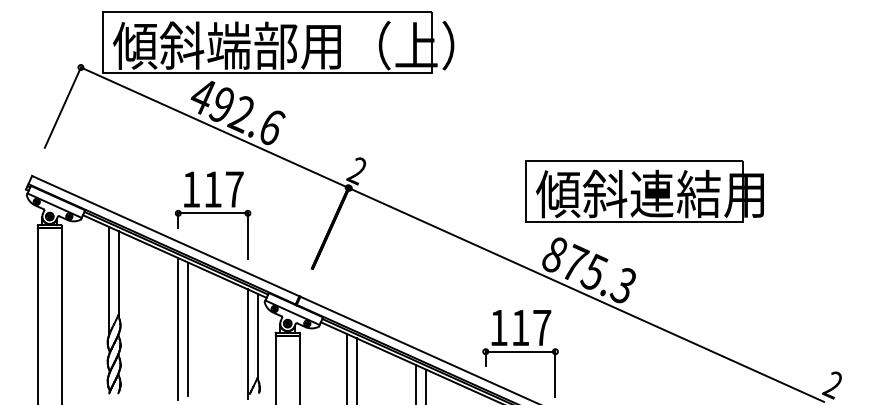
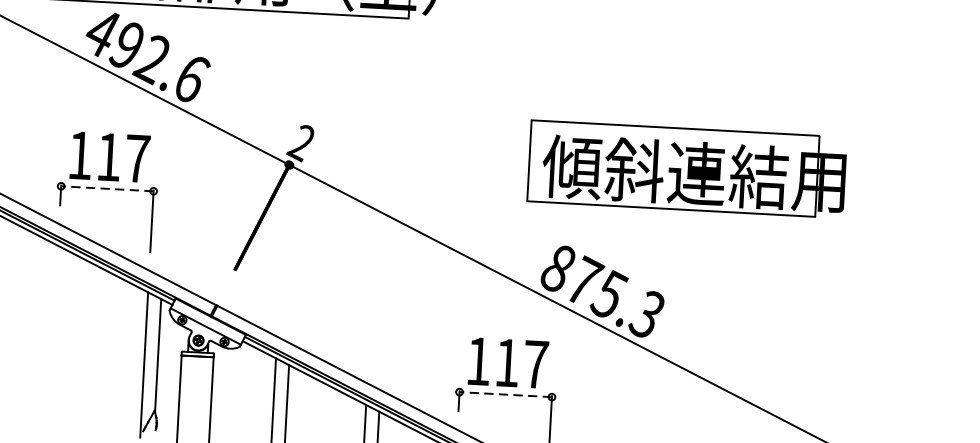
part: (644, 191) -> (686, 169), moved
line: (213, 213) -> (107, 189), solid -> dashed
line: (178, 328) -> (53, 339), removed
line: (188, 328) -> (66, 339), removed
line: (520, 351) -> (505, 394), solid -> dashed

